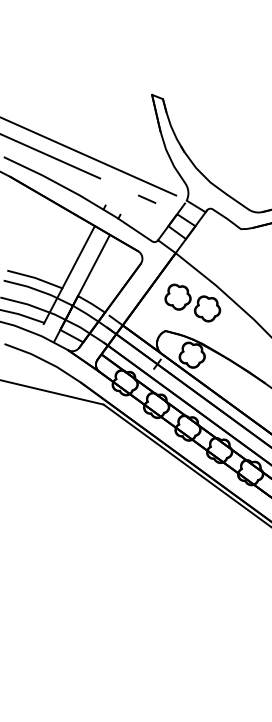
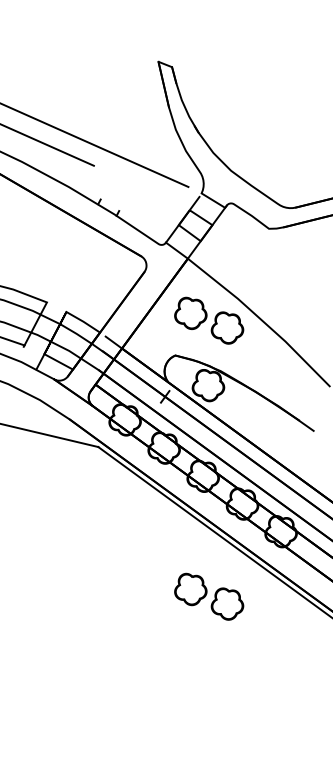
line: (147, 198) -> (152, 190), removed
line: (78, 257) -> (67, 264), removed
line: (94, 265) -> (86, 274), removed
part: (192, 524) -> (208, 596), added

